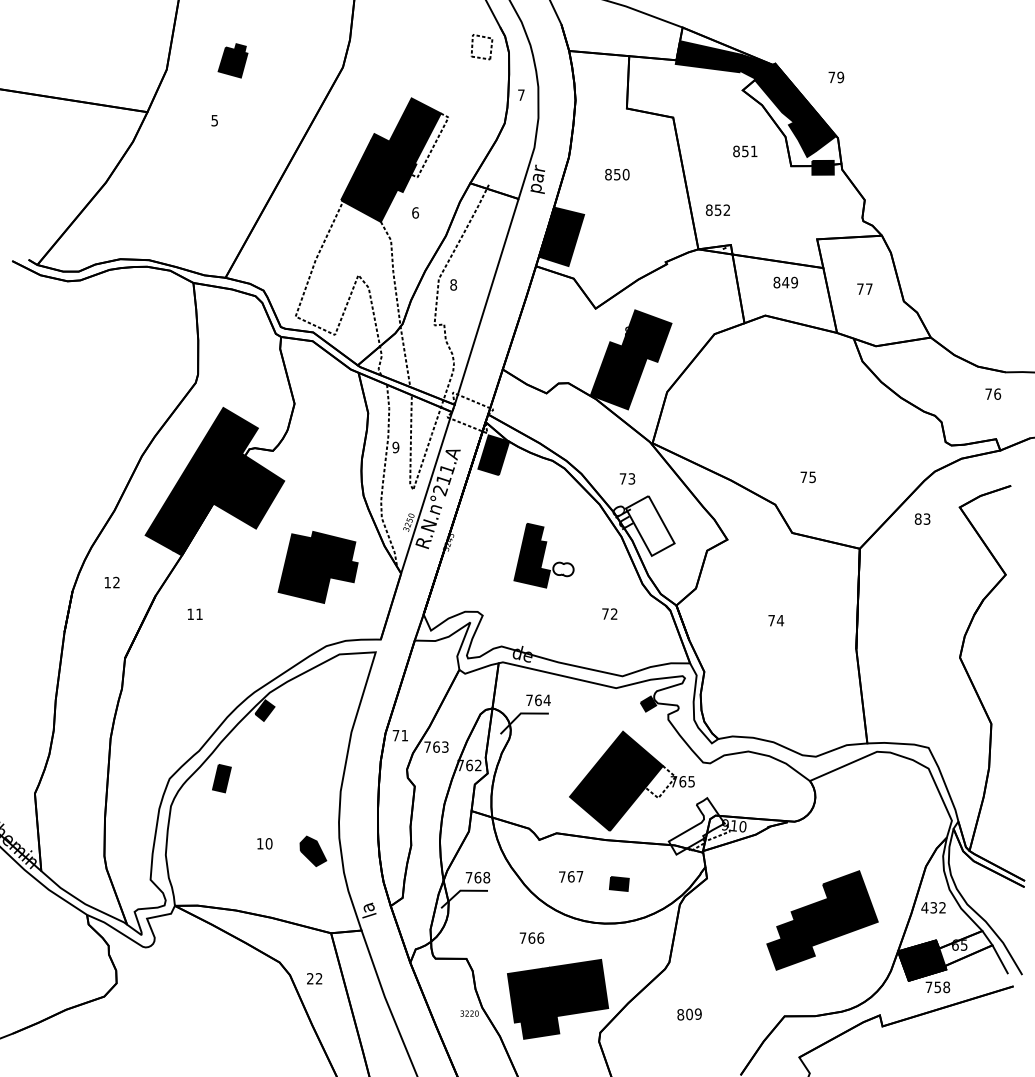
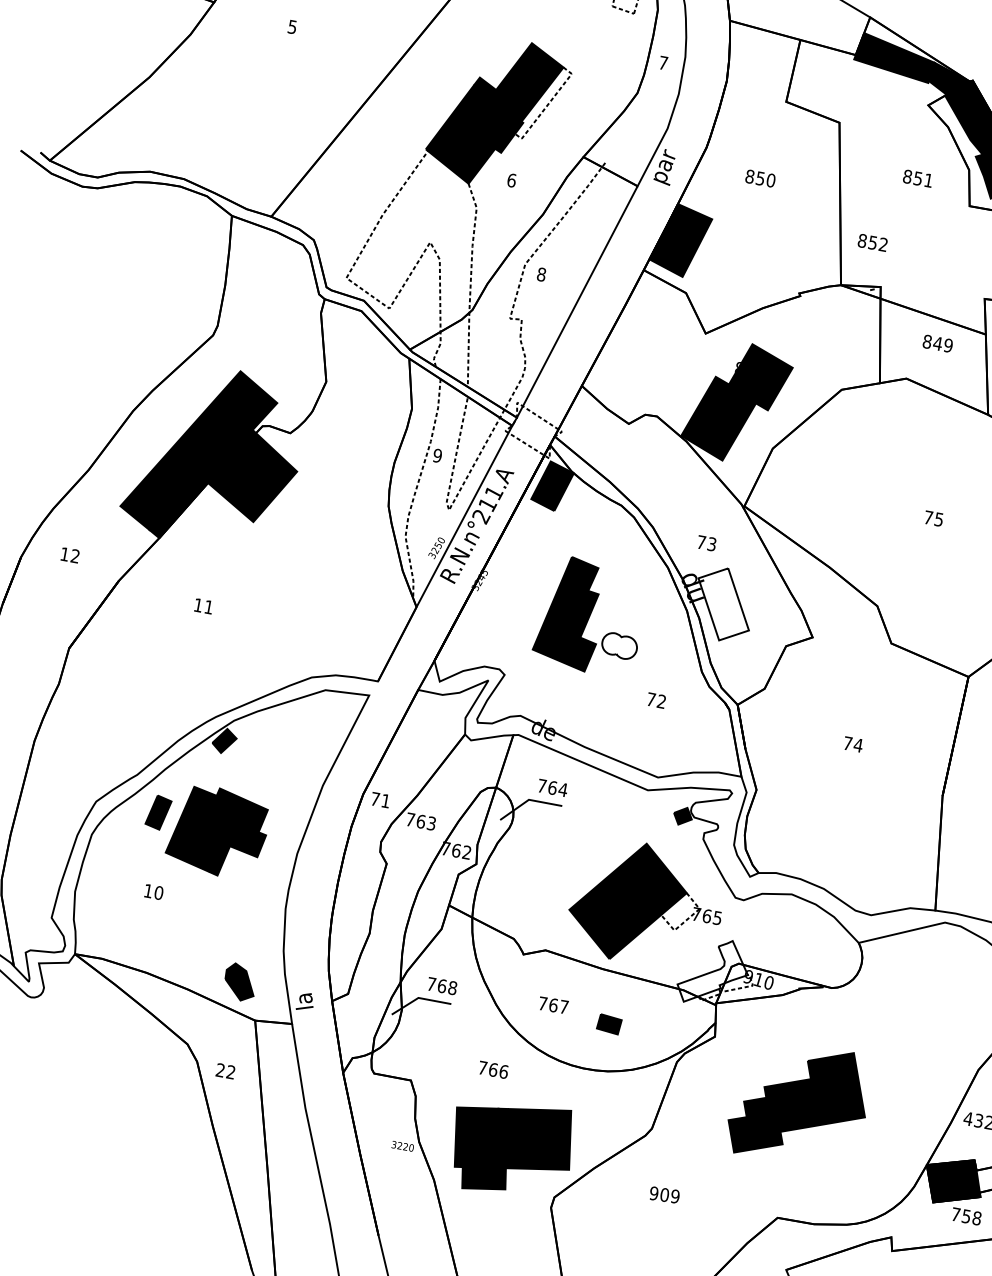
text: (807, 477) -> (932, 518), moved
part: (543, 555) -> (590, 616), size x1.43
part: (317, 567) -> (217, 831), moved
text: (194, 613) -> (203, 605), moved
text: (264, 843) -> (153, 891), moved
part: (313, 850) -> (240, 981), moved
part: (822, 920) -> (799, 1103), moved
text: (680, 1014) -> (653, 1193), 809 -> 909

